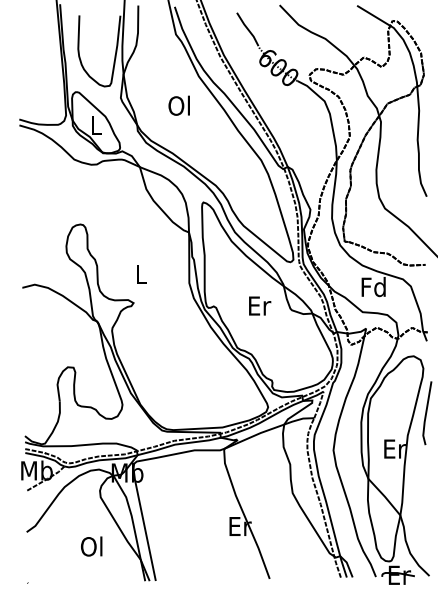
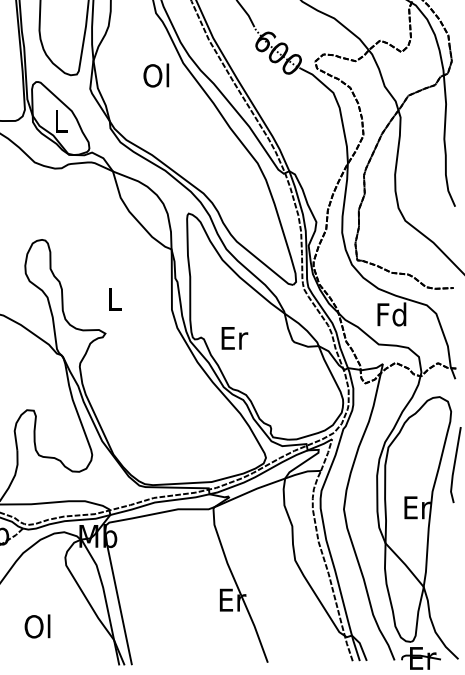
text: (178, 105) -> (155, 75), moved
text: (260, 305) -> (235, 337), moved
text: (91, 546) -> (37, 626), moved

